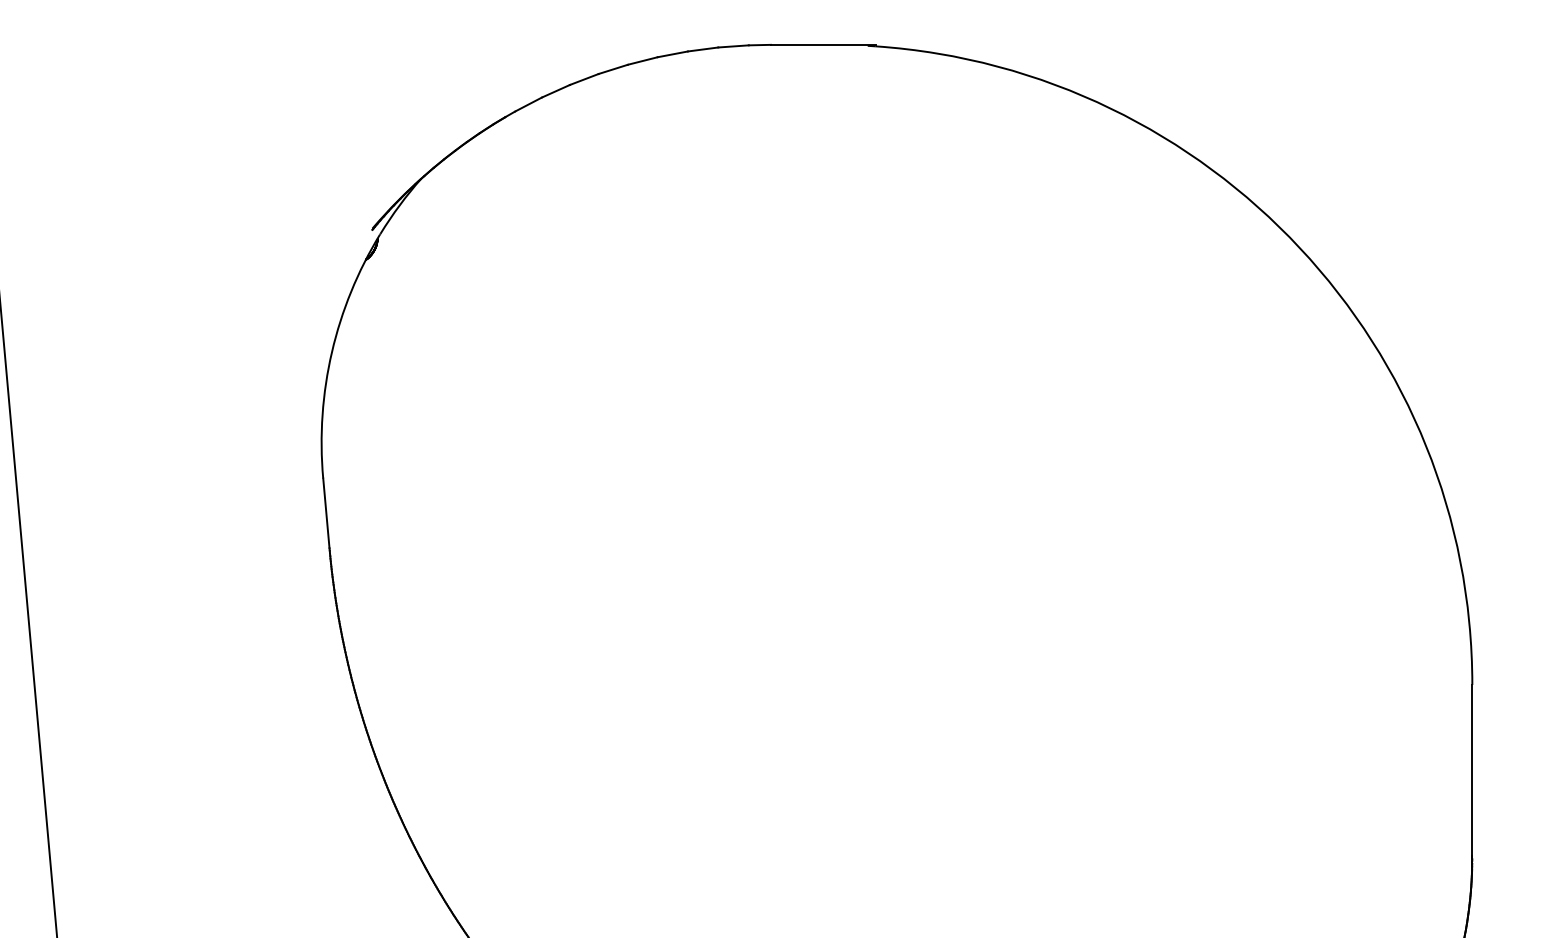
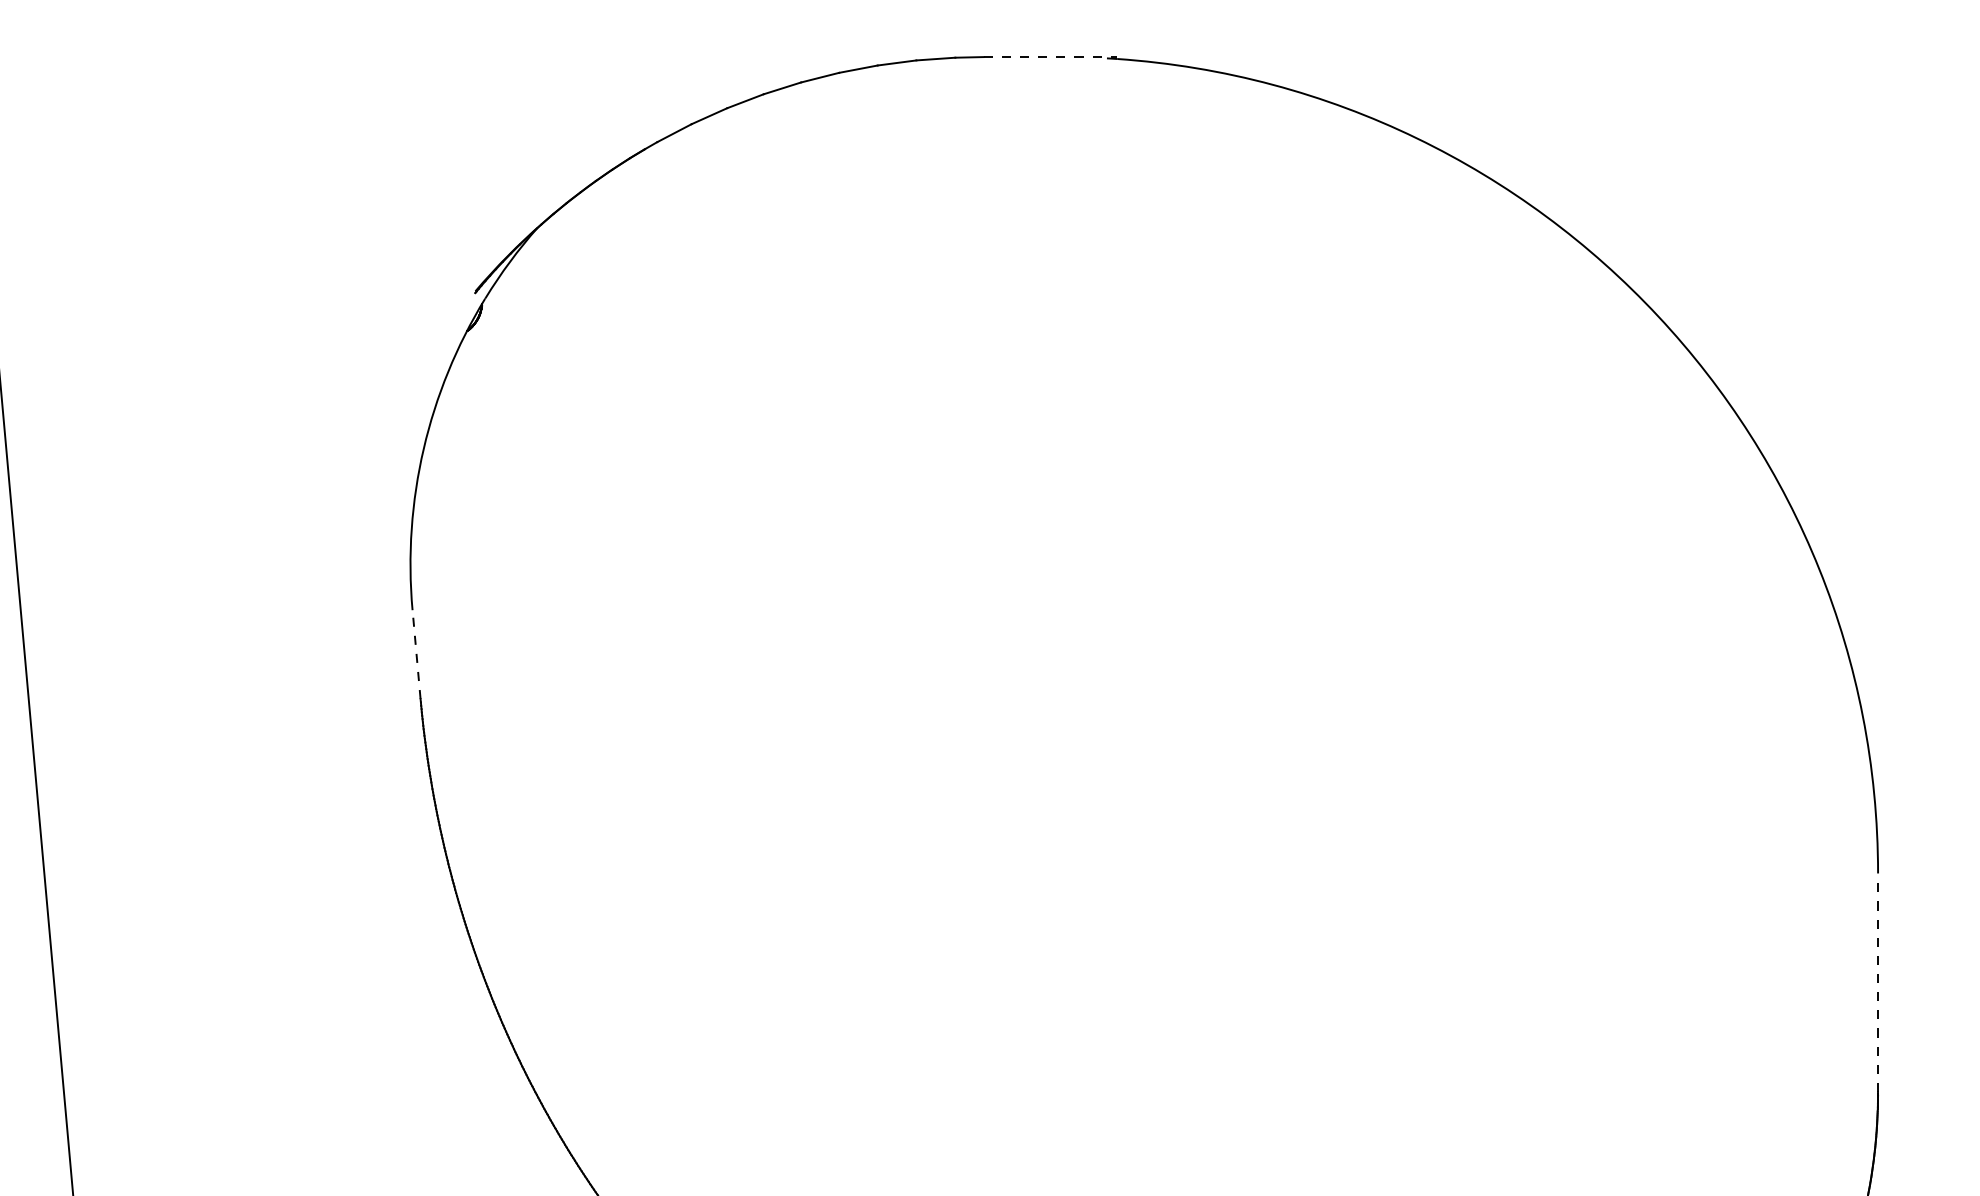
line: (823, 45) -> (1050, 57), solid -> dashed
line: (326, 513) -> (416, 654), solid -> dashed
line: (1472, 770) -> (1878, 982), solid -> dashed

